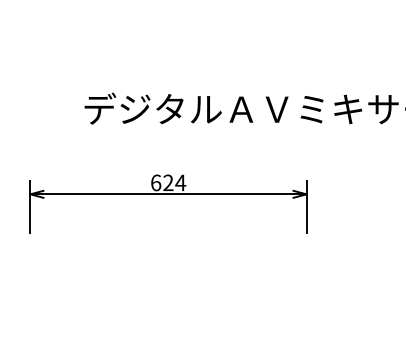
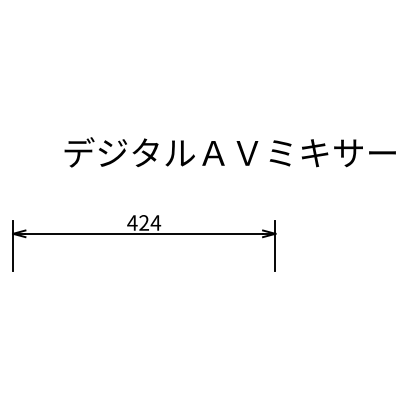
text: (156, 182) -> (132, 222), 624 -> 424

